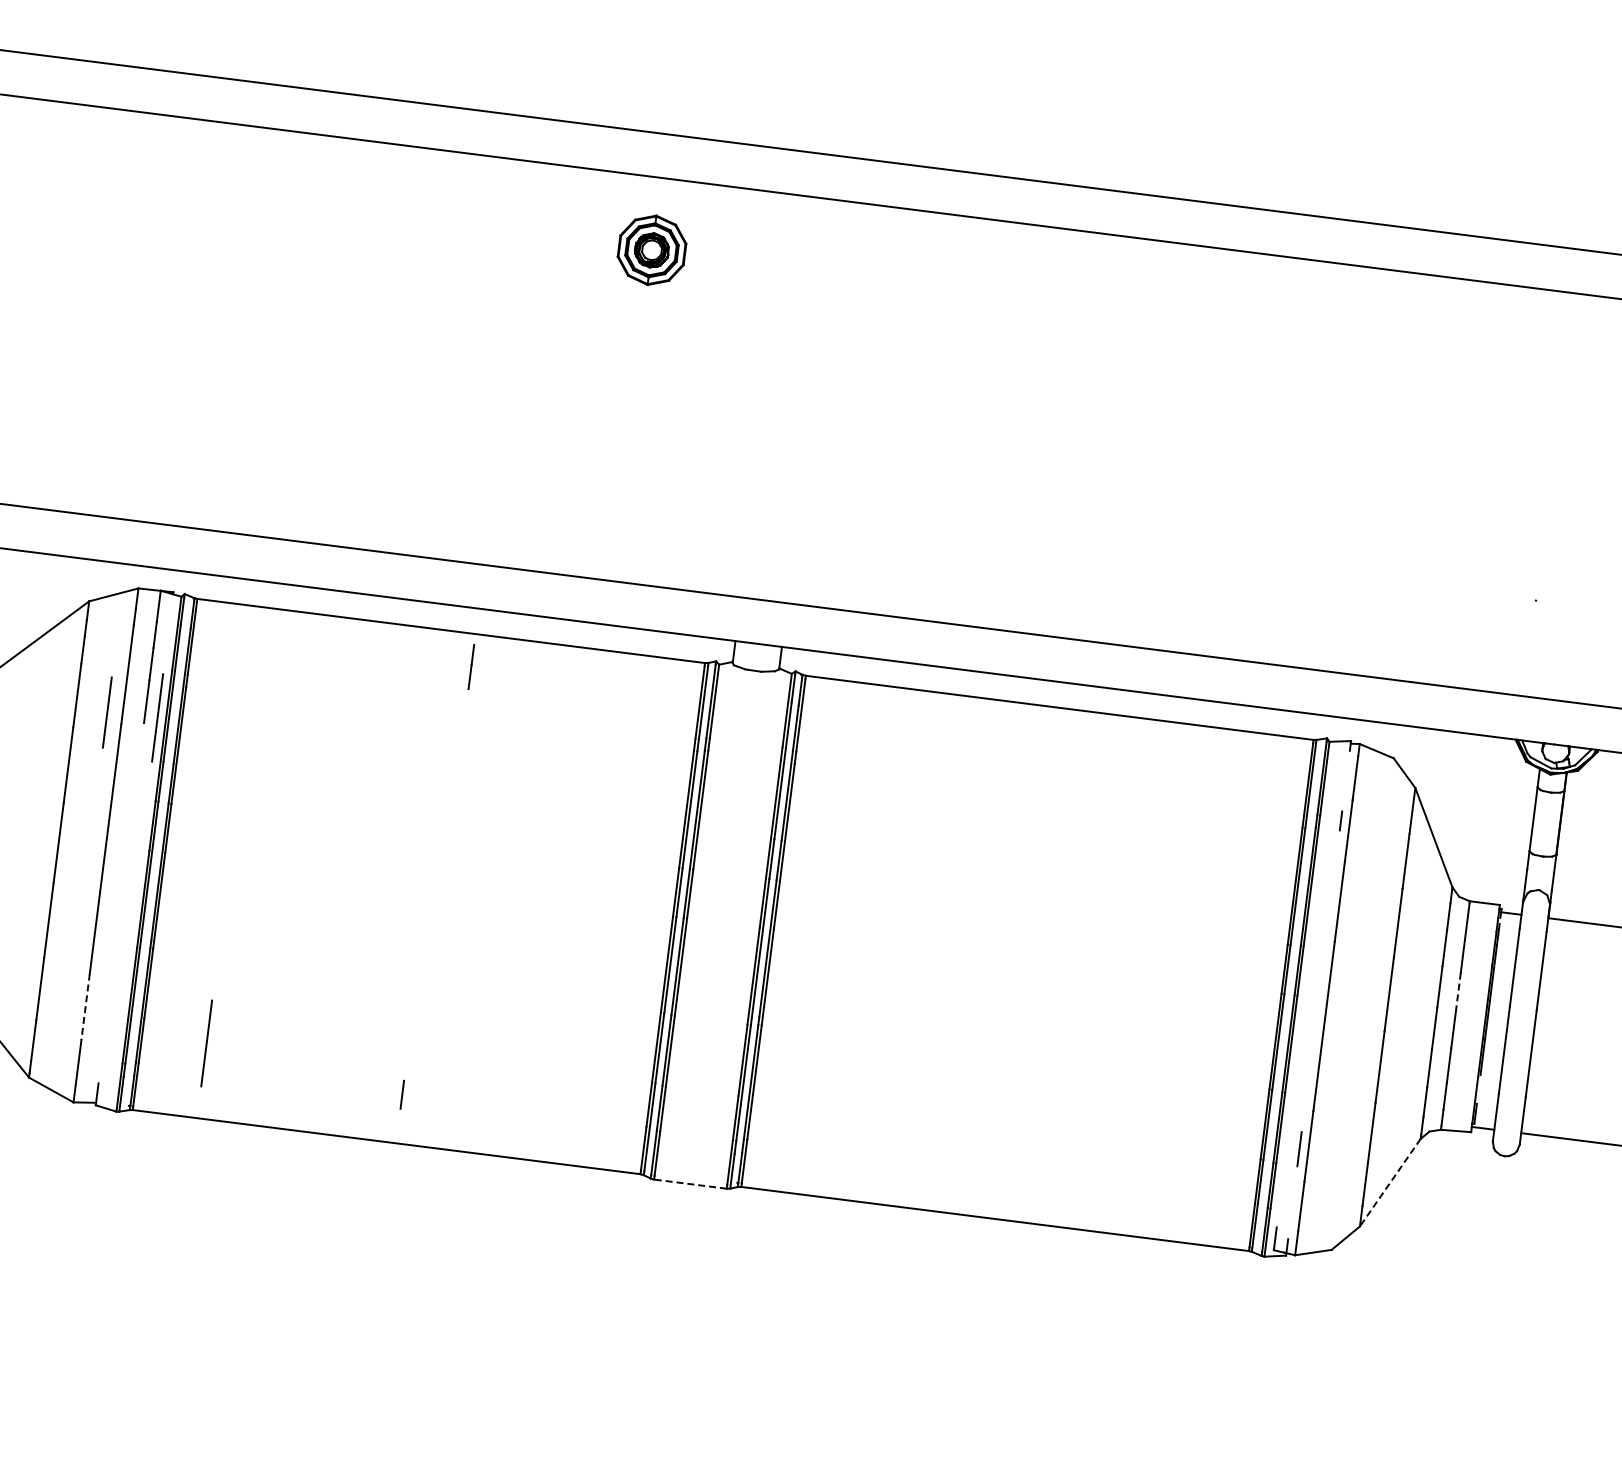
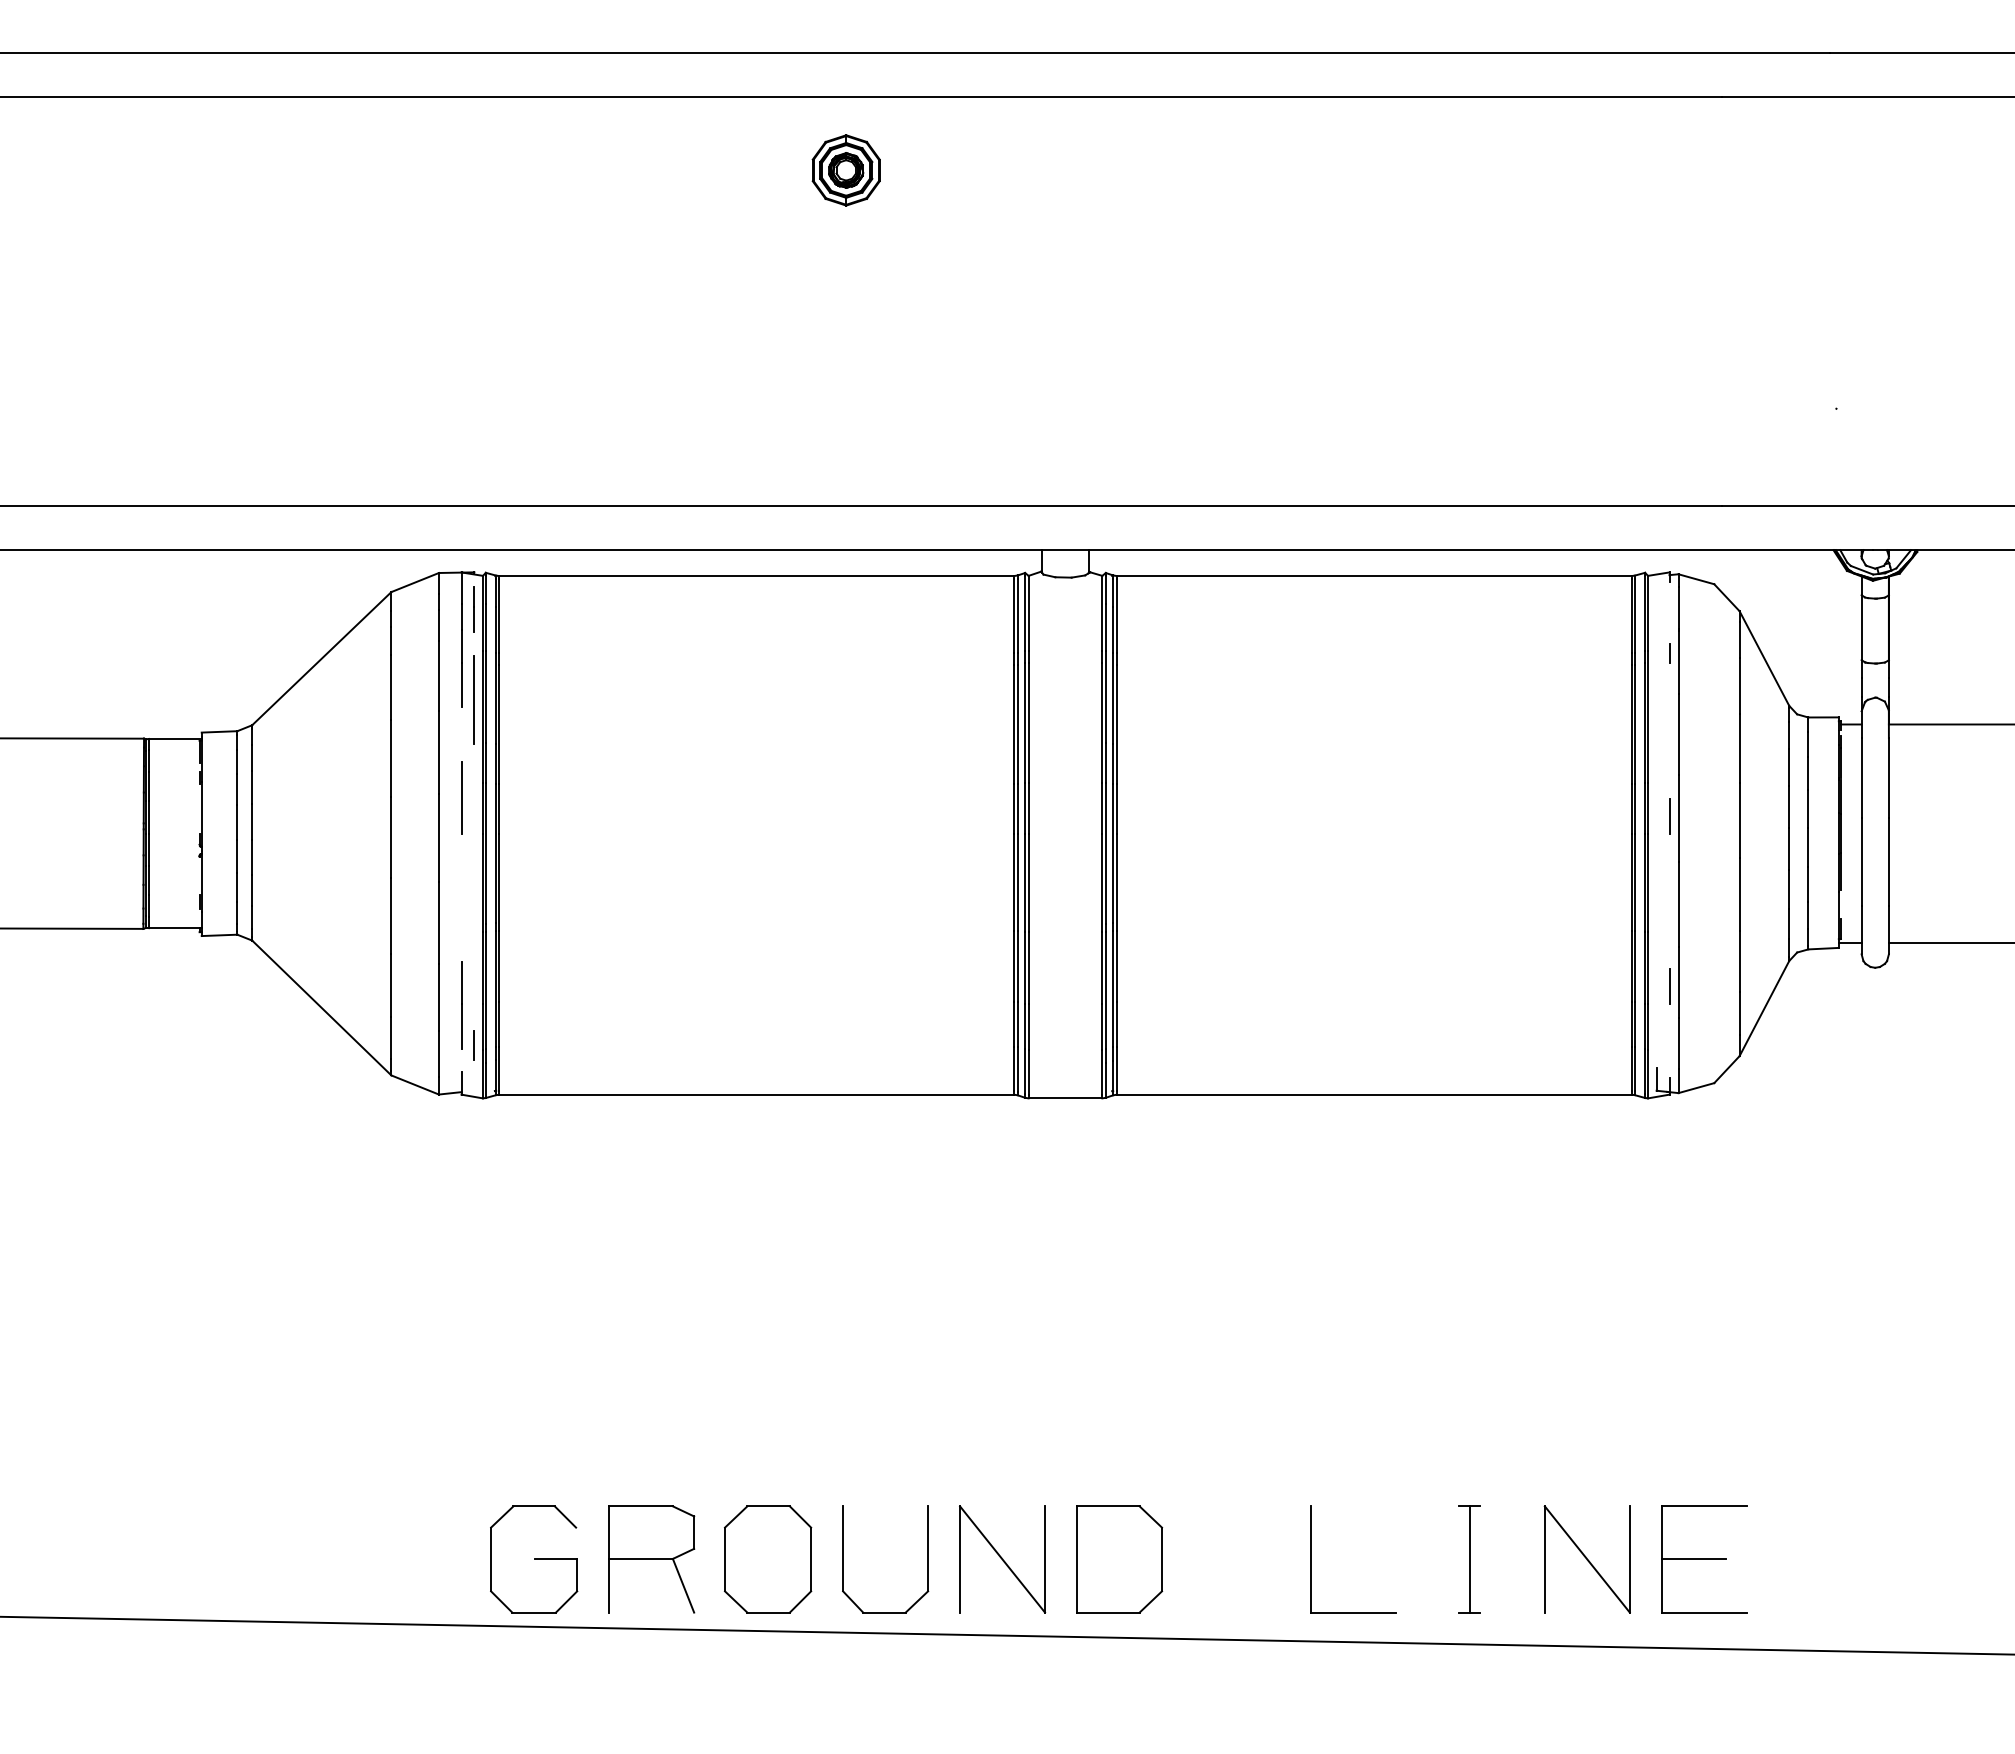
part: (651, 250) -> (845, 170), moved
line: (470, 666) -> (473, 609), moved
line: (107, 712) -> (461, 797), moved
line: (1320, 981) -> (1669, 816), added
line: (1458, 991) -> (1808, 809), dashed -> solid
line: (85, 1006) -> (438, 997), dashed -> solid
line: (206, 1043) -> (461, 1005), moved
line: (401, 1094) -> (473, 1045), moved
line: (1390, 1182) -> (1764, 1008), dashed -> solid
line: (690, 1184) -> (1065, 1098), dashed -> solid

